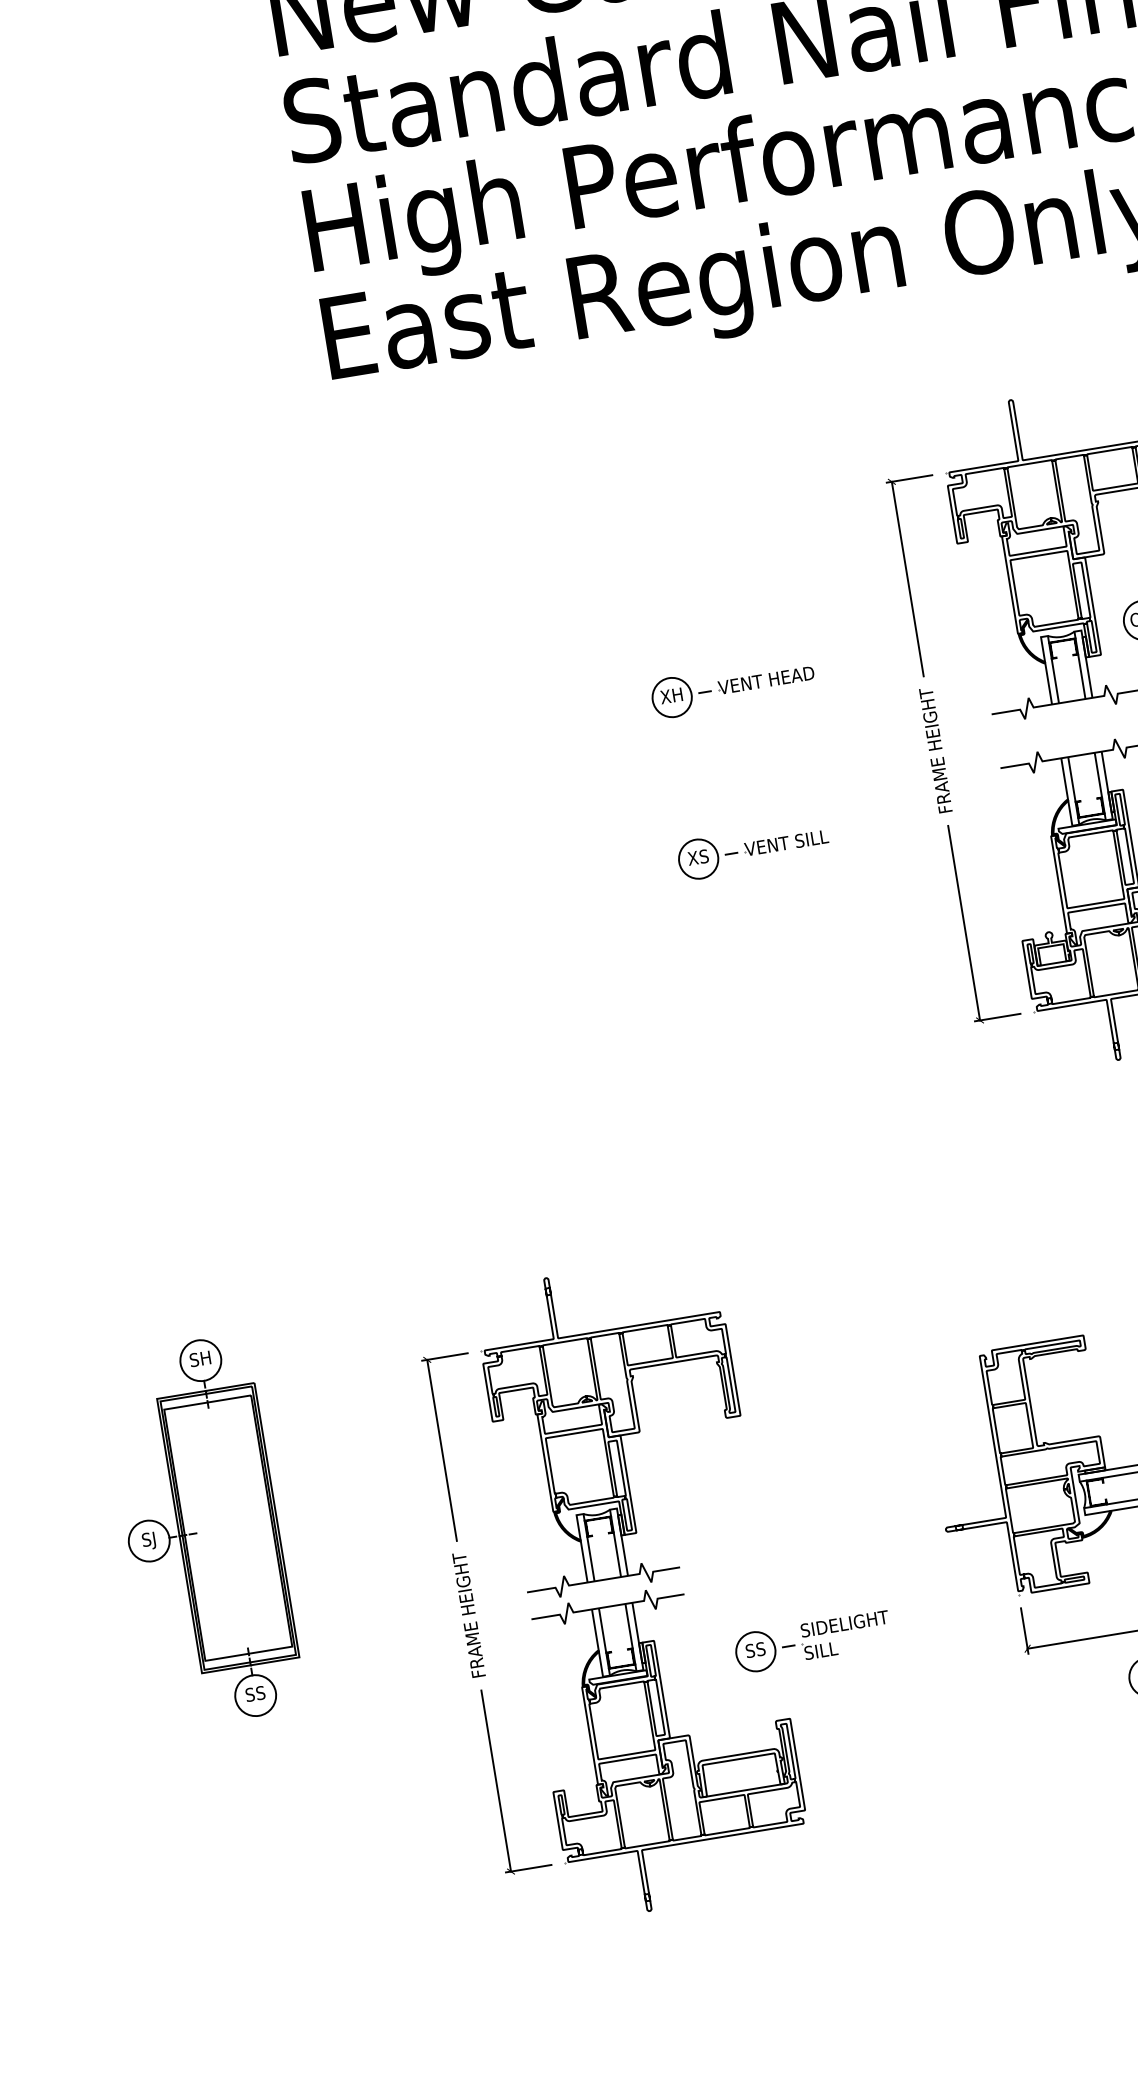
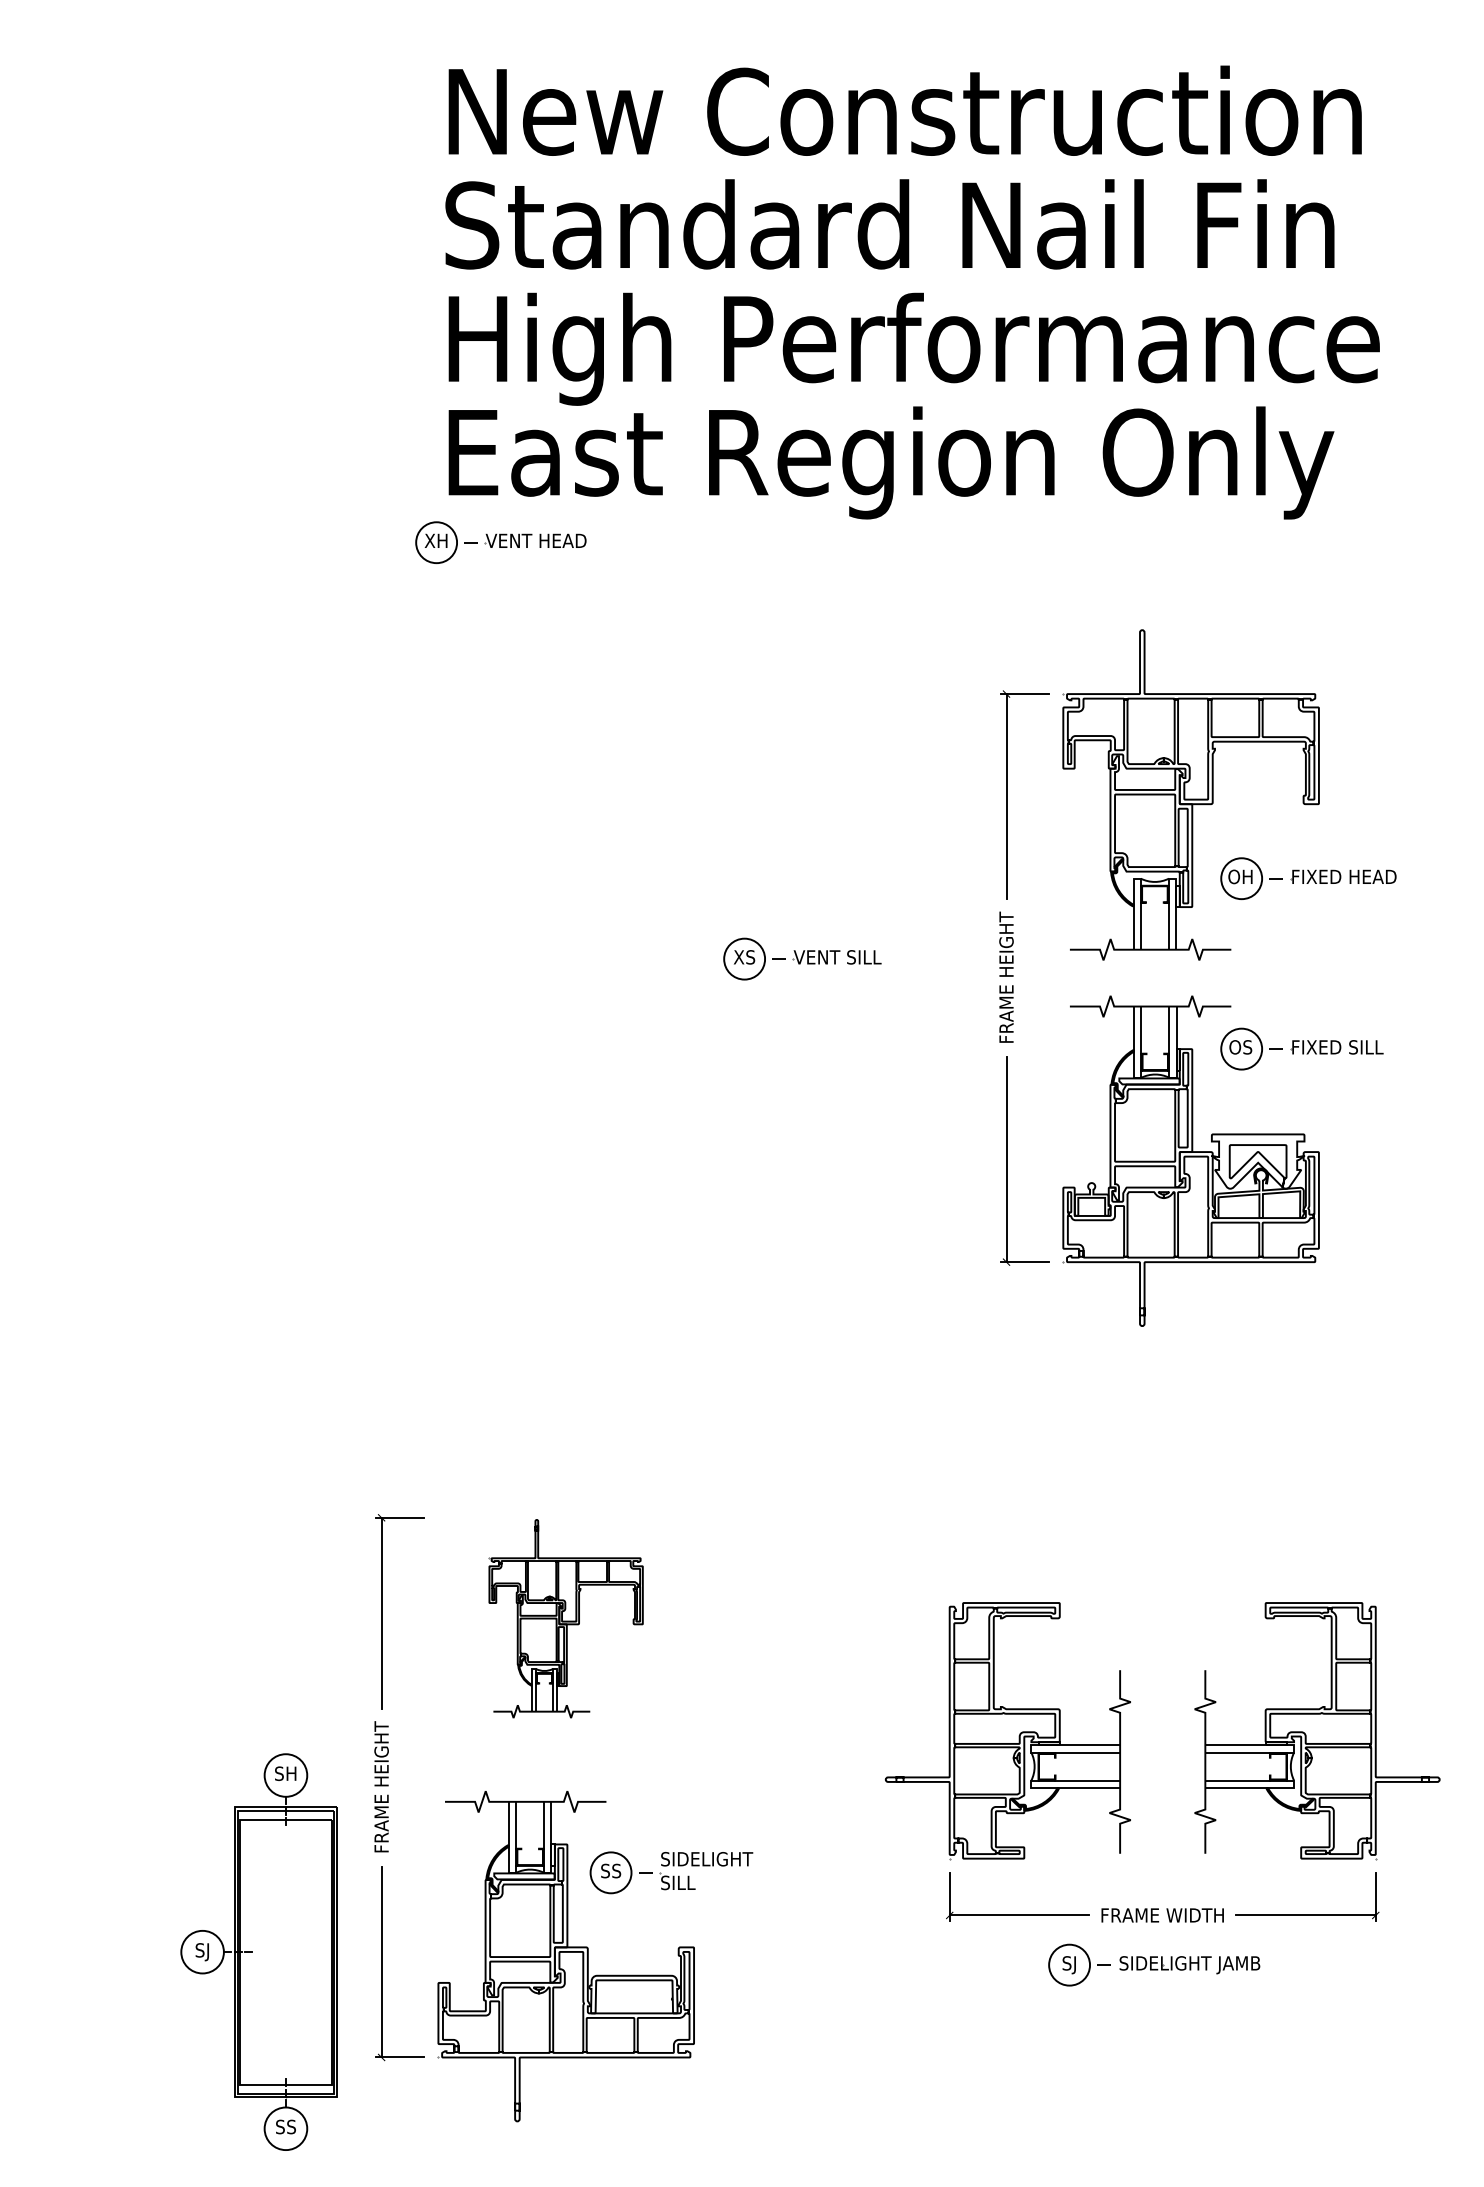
part: (732, 687) -> (500, 542), moved
part: (753, 849) -> (802, 958), moved
part: (617, 1426) -> (565, 1618), size x0.6
part: (202, 1531) -> (258, 1951), moved
part: (813, 1642) -> (671, 1872), moved

